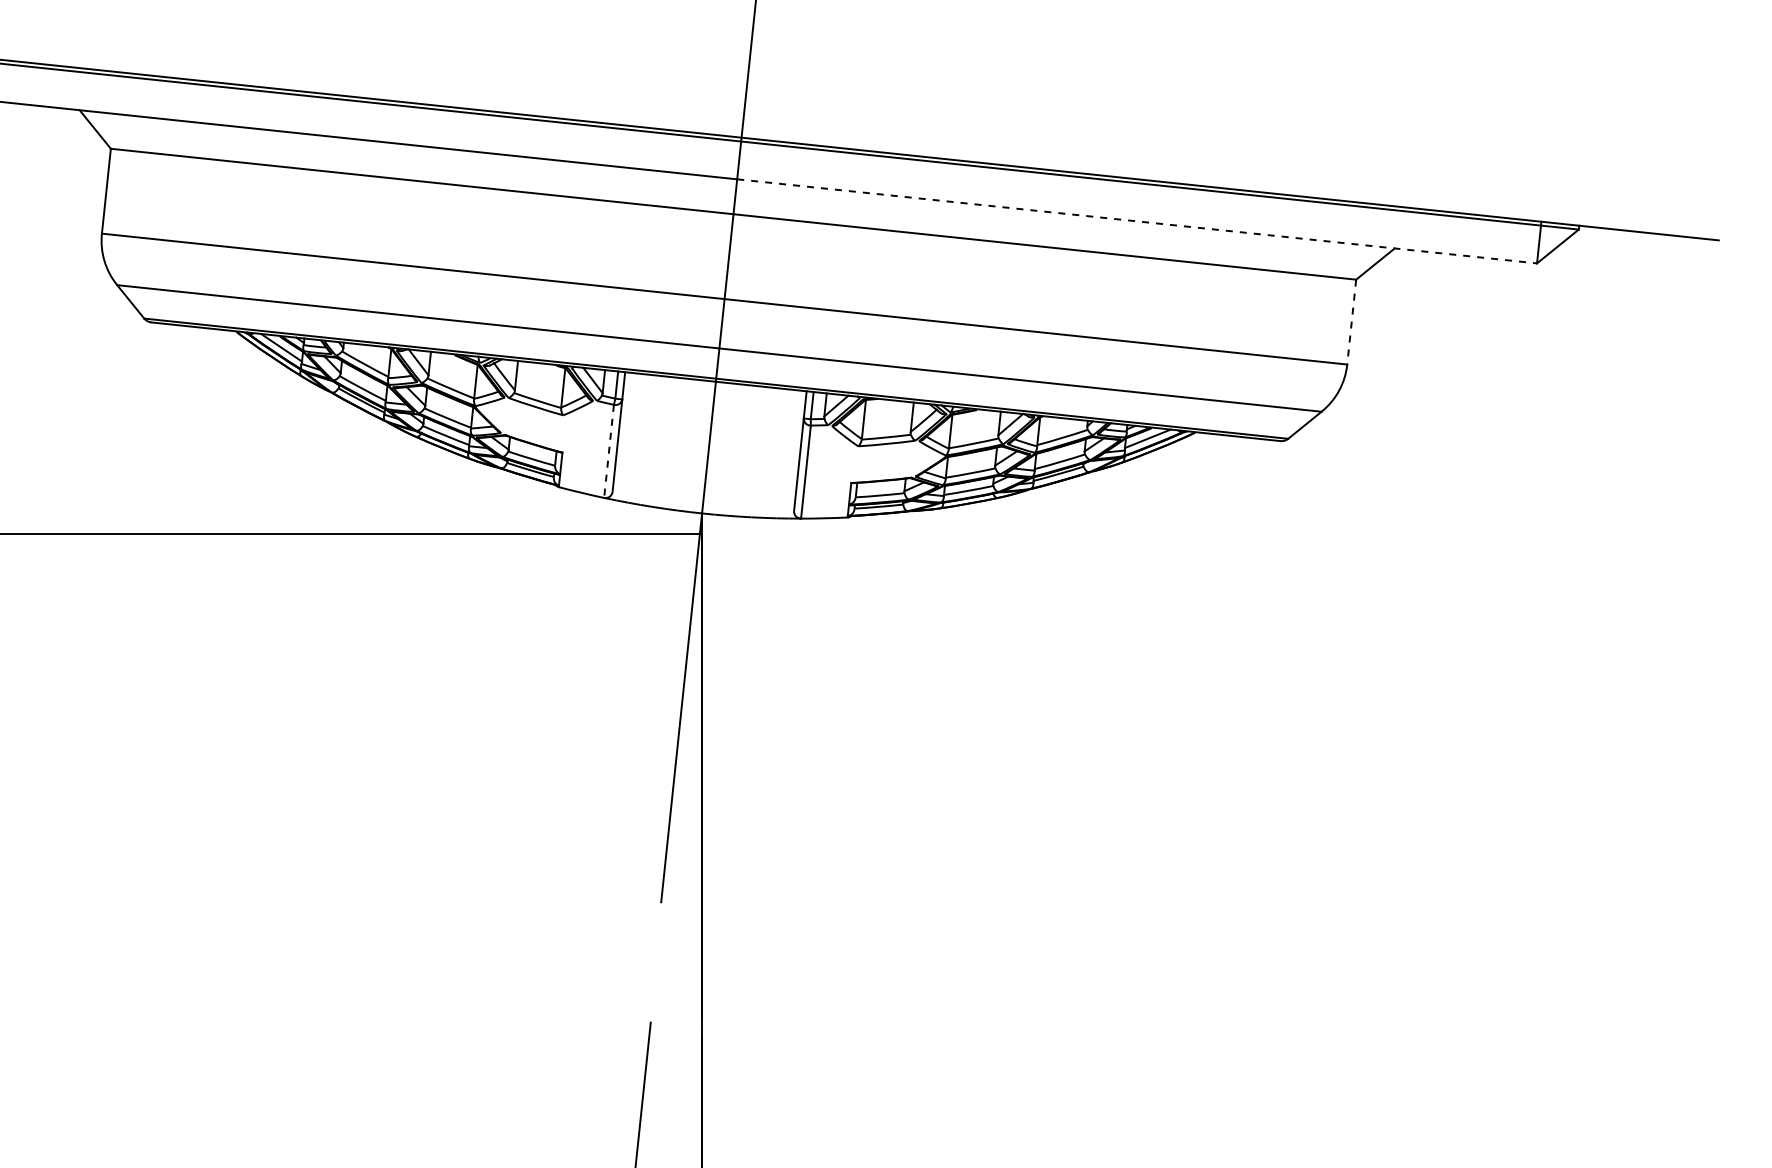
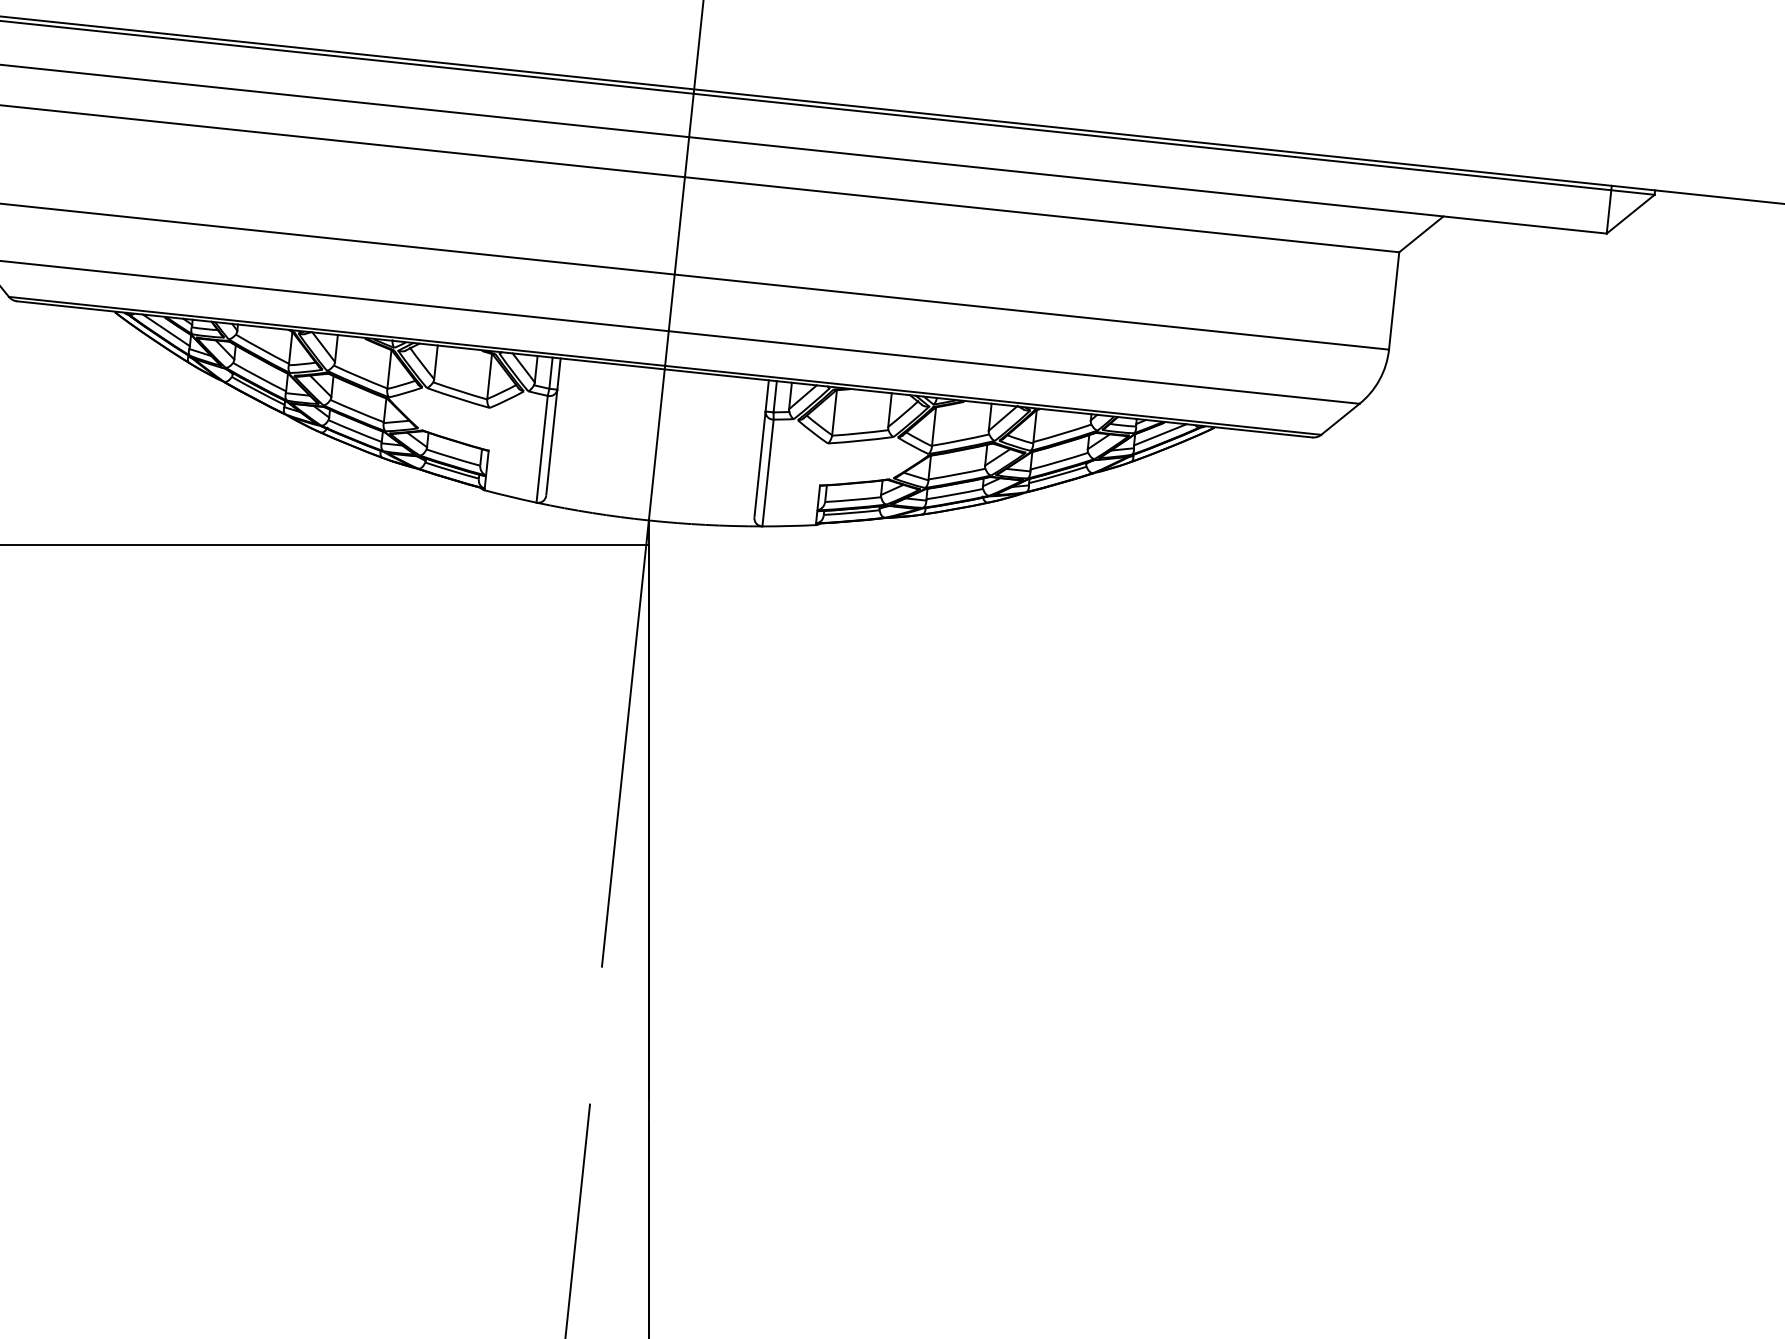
line: (1137, 221) -> (1148, 185), dashed -> solid
line: (1351, 322) -> (1393, 301), dashed -> solid
line: (609, 451) -> (542, 449), dashed -> solid

